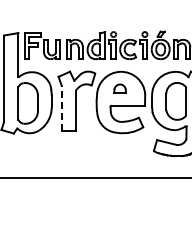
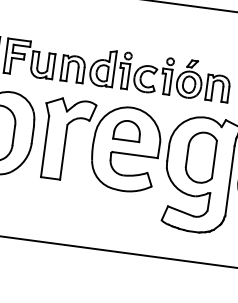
part: (119, 88) -> (126, 129), size x1.67
line: (61, 108) -> (44, 146), dashed -> solid

